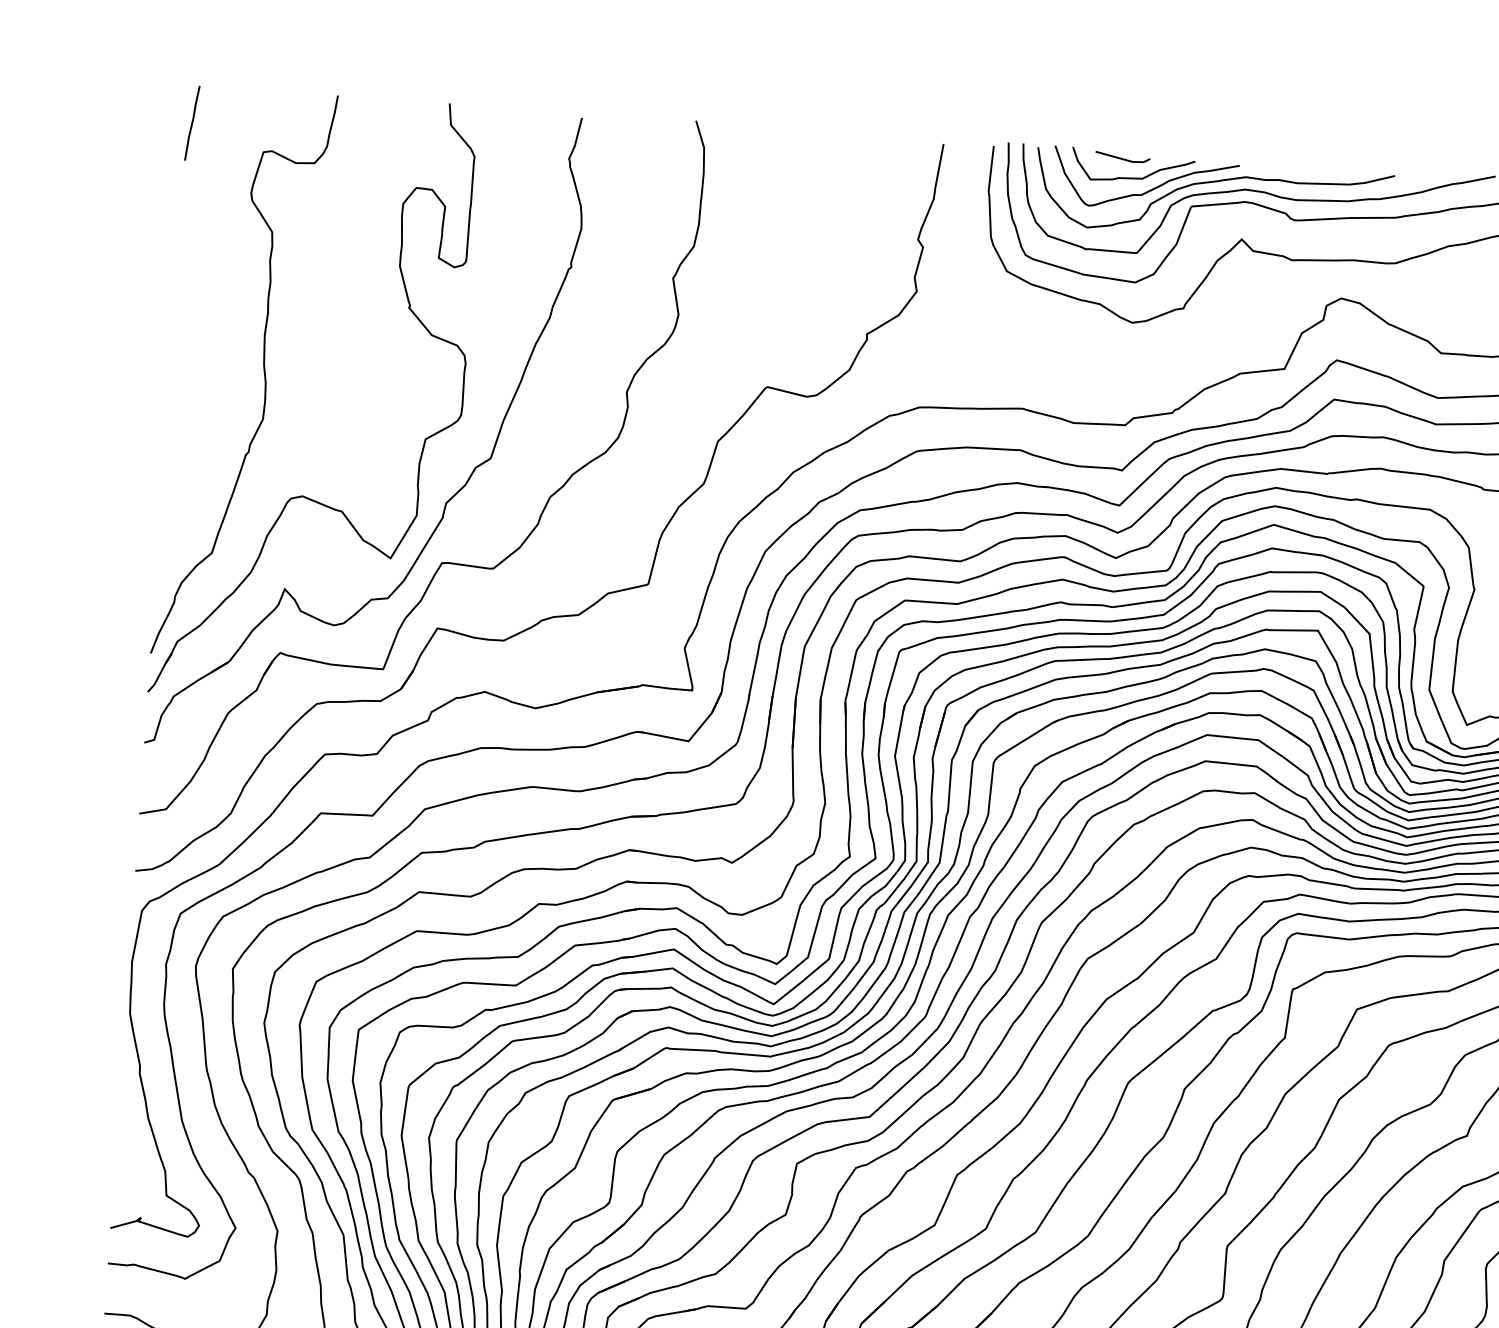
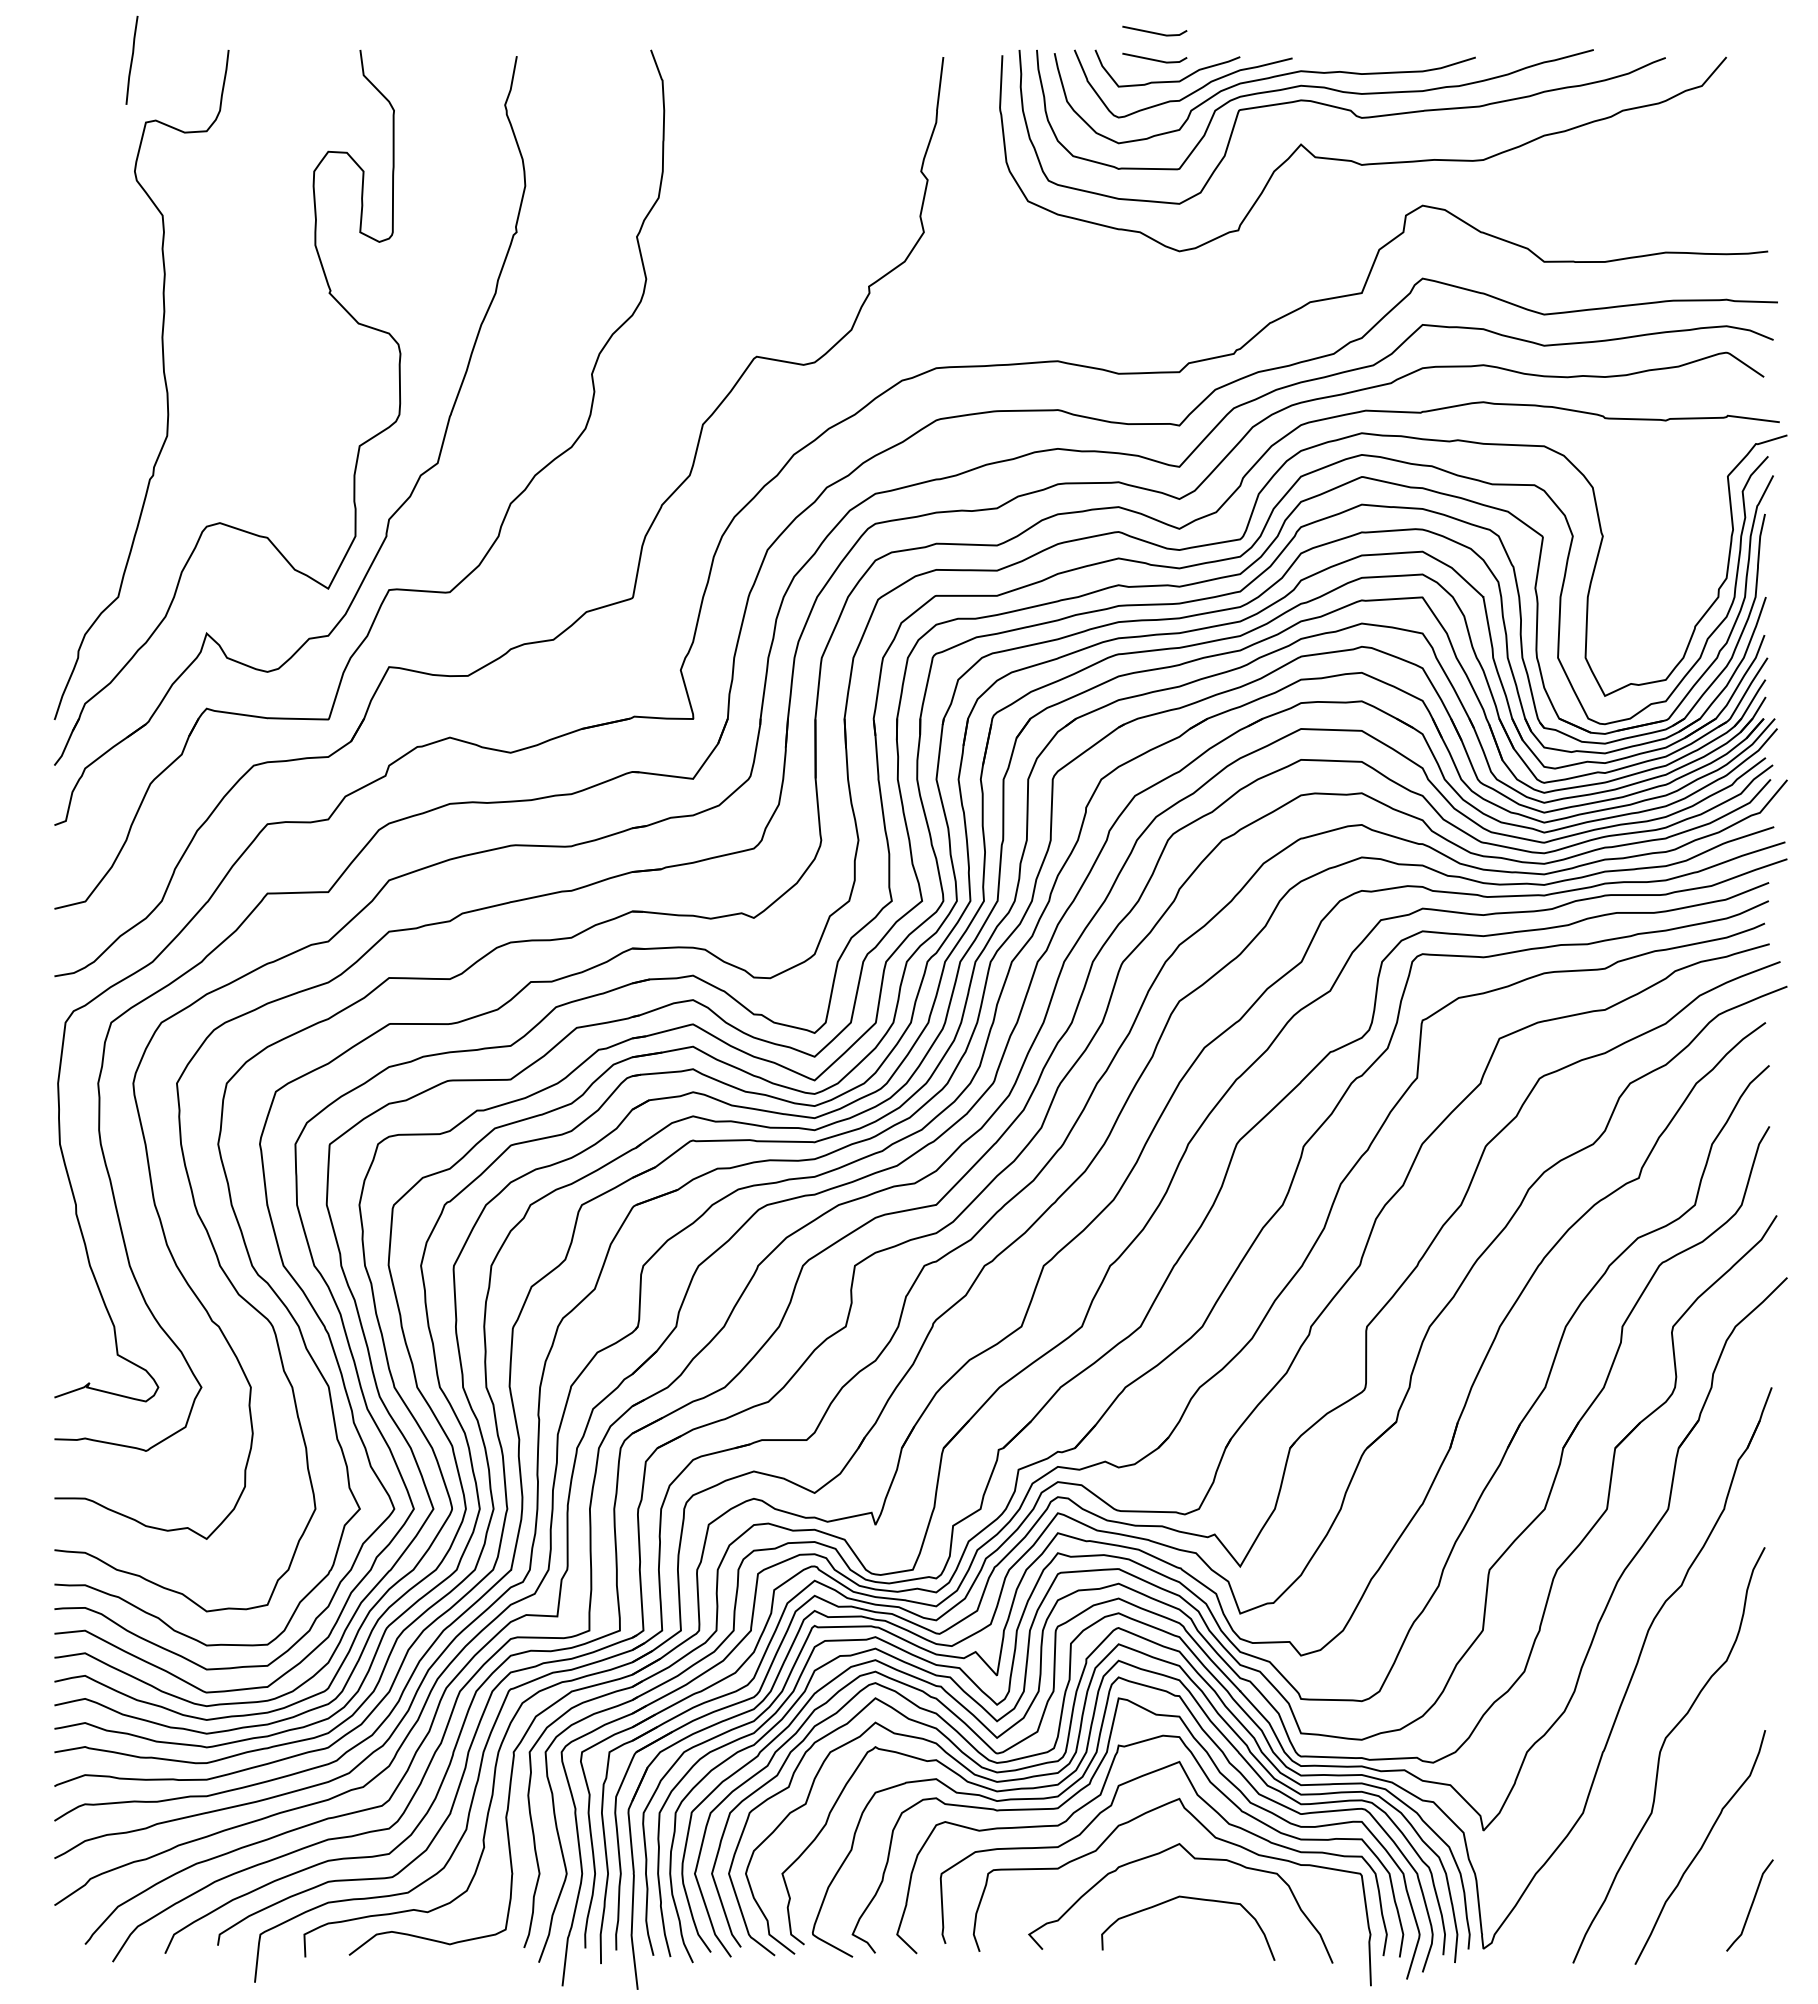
line: (191, 122) -> (131, 59), moved
line: (1124, 135) -> (1154, 32), added

